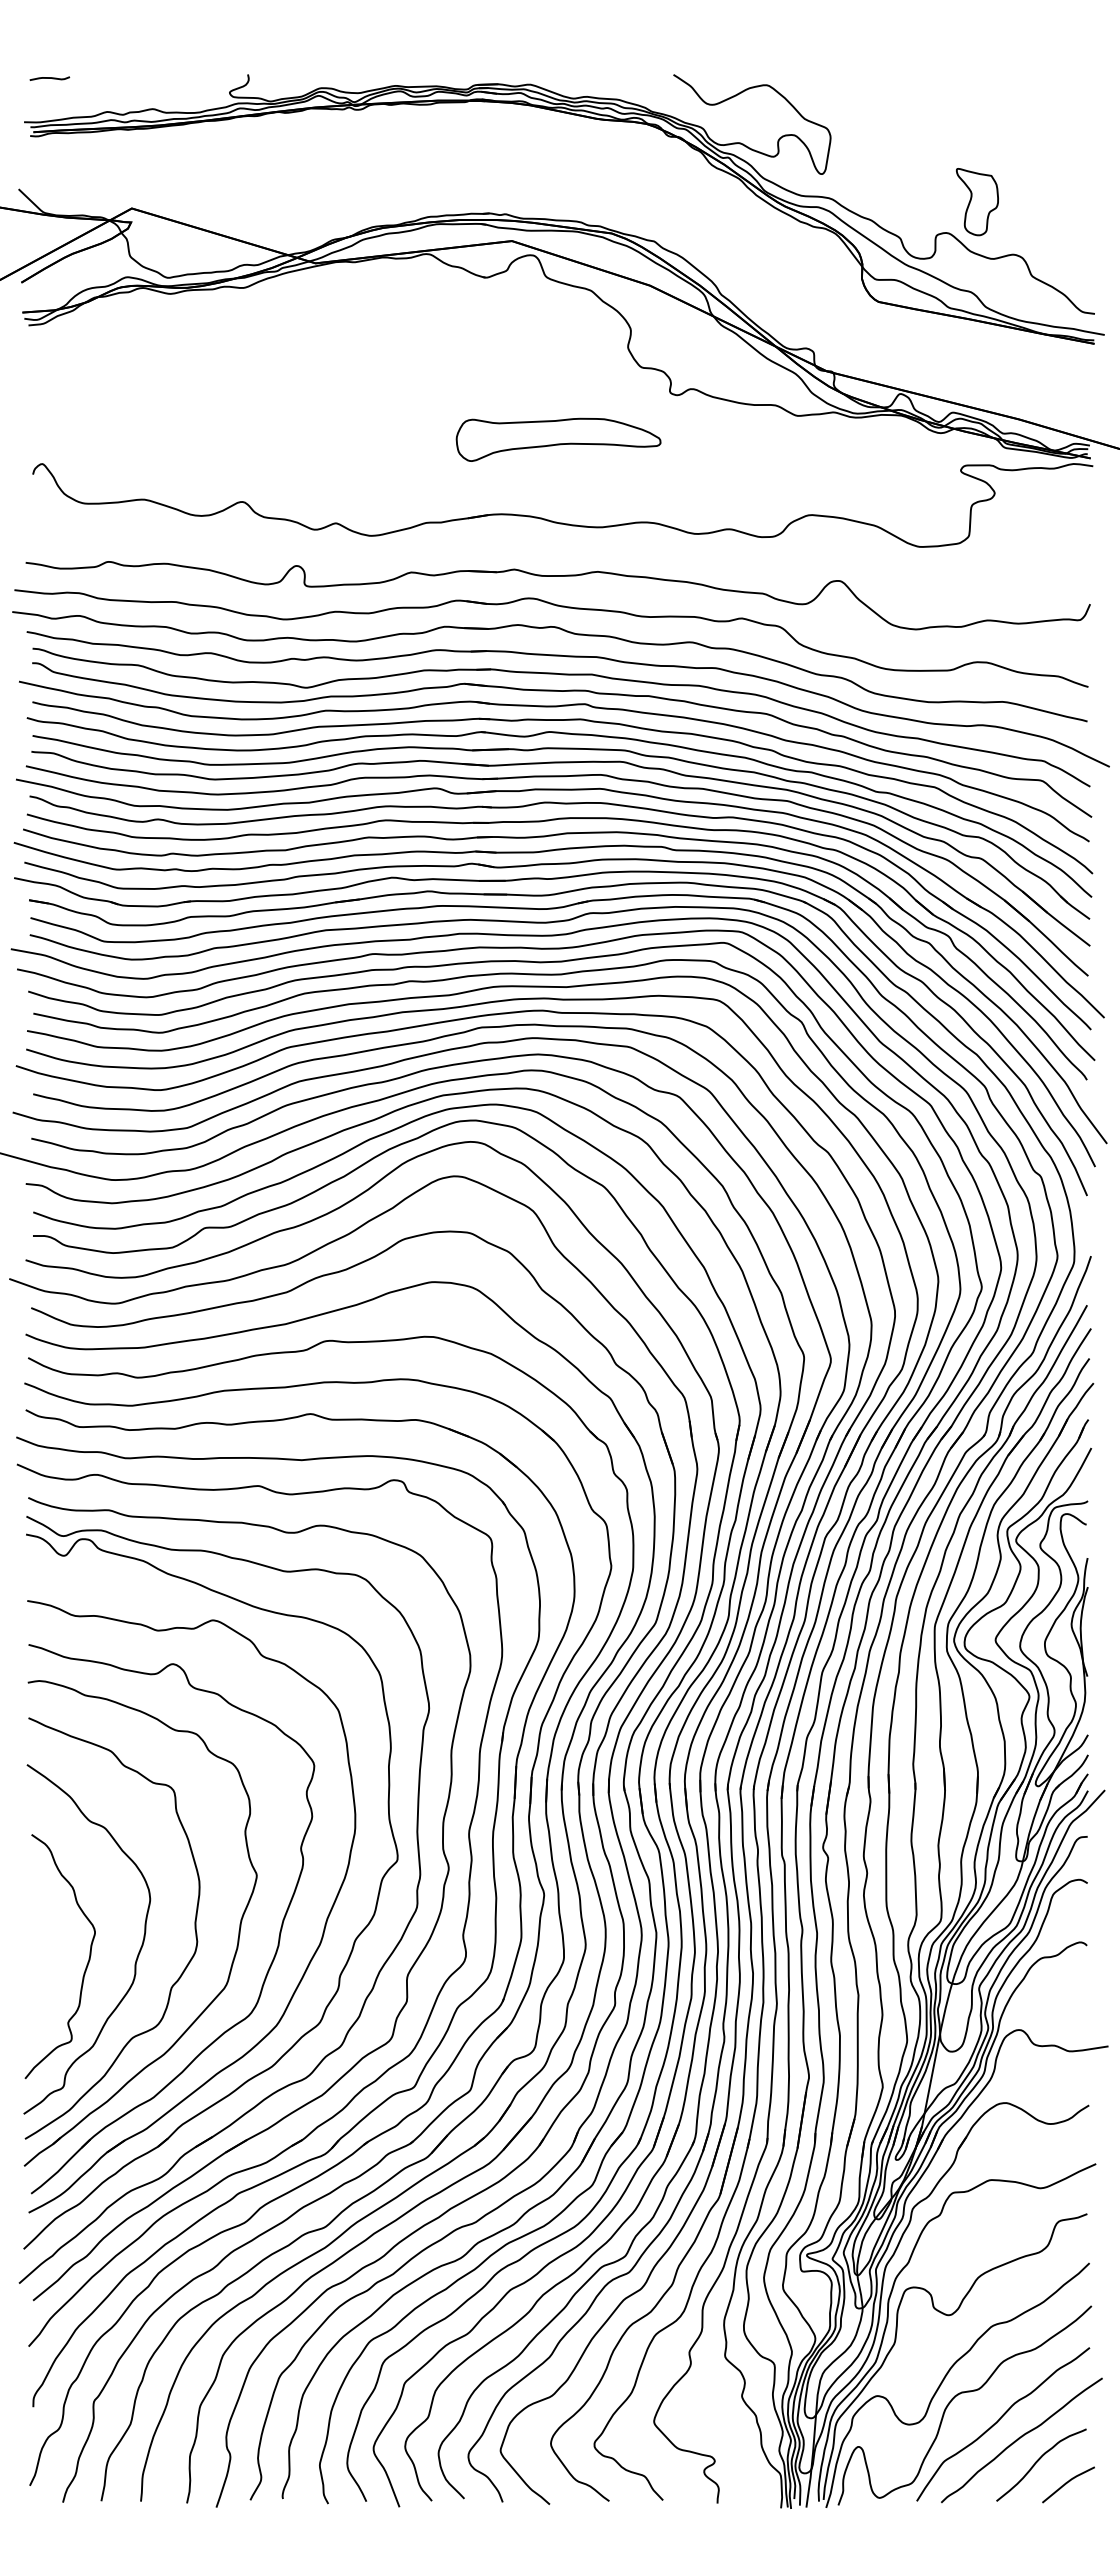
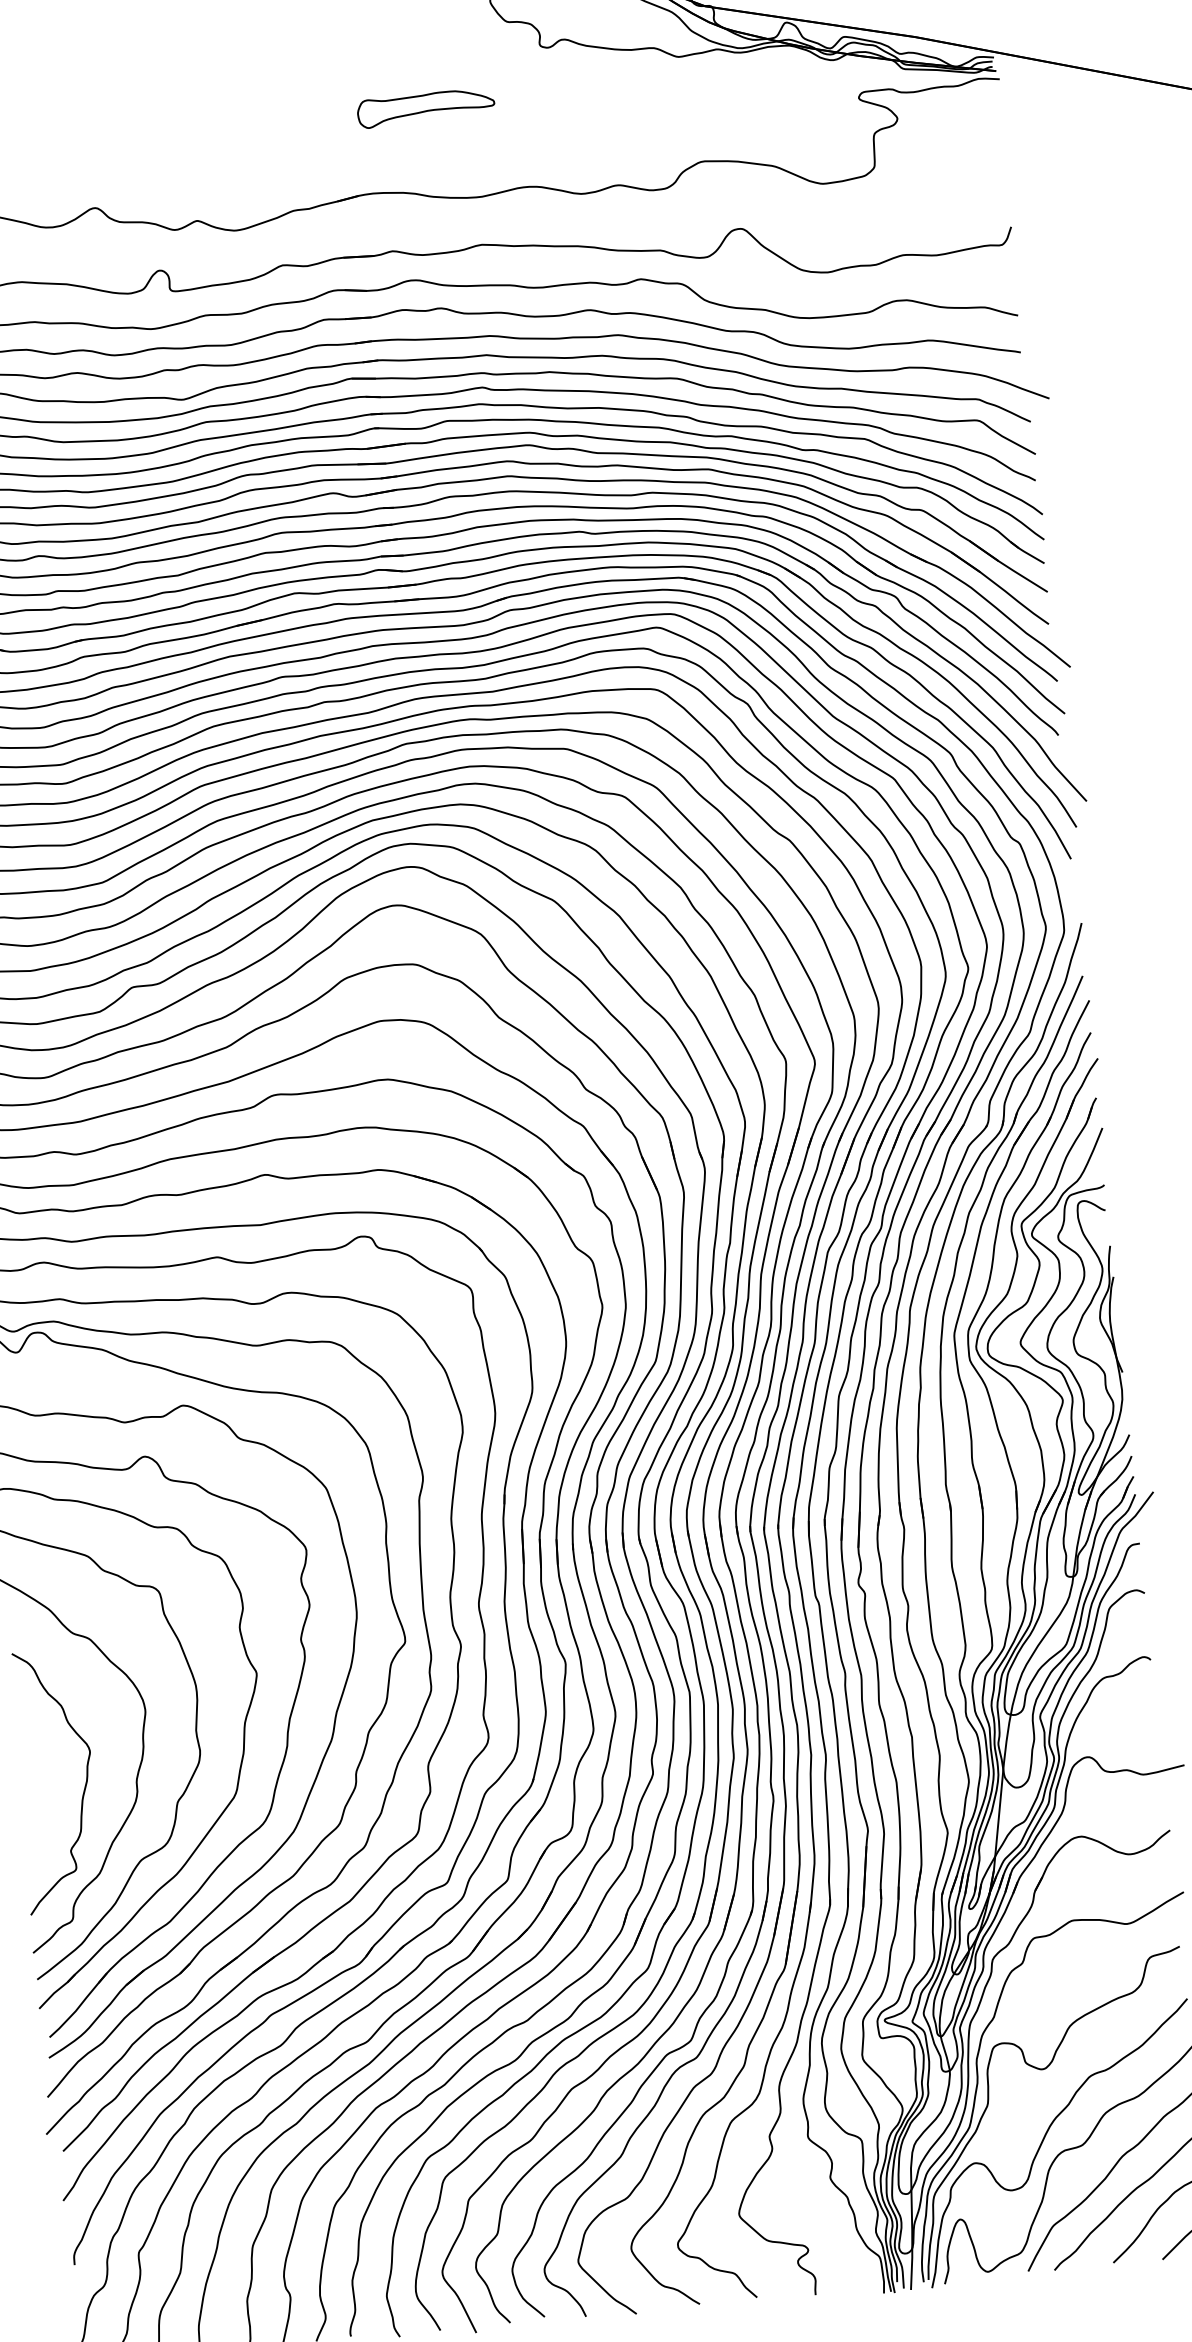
part: (558, 439) -> (425, 107), size x0.62

